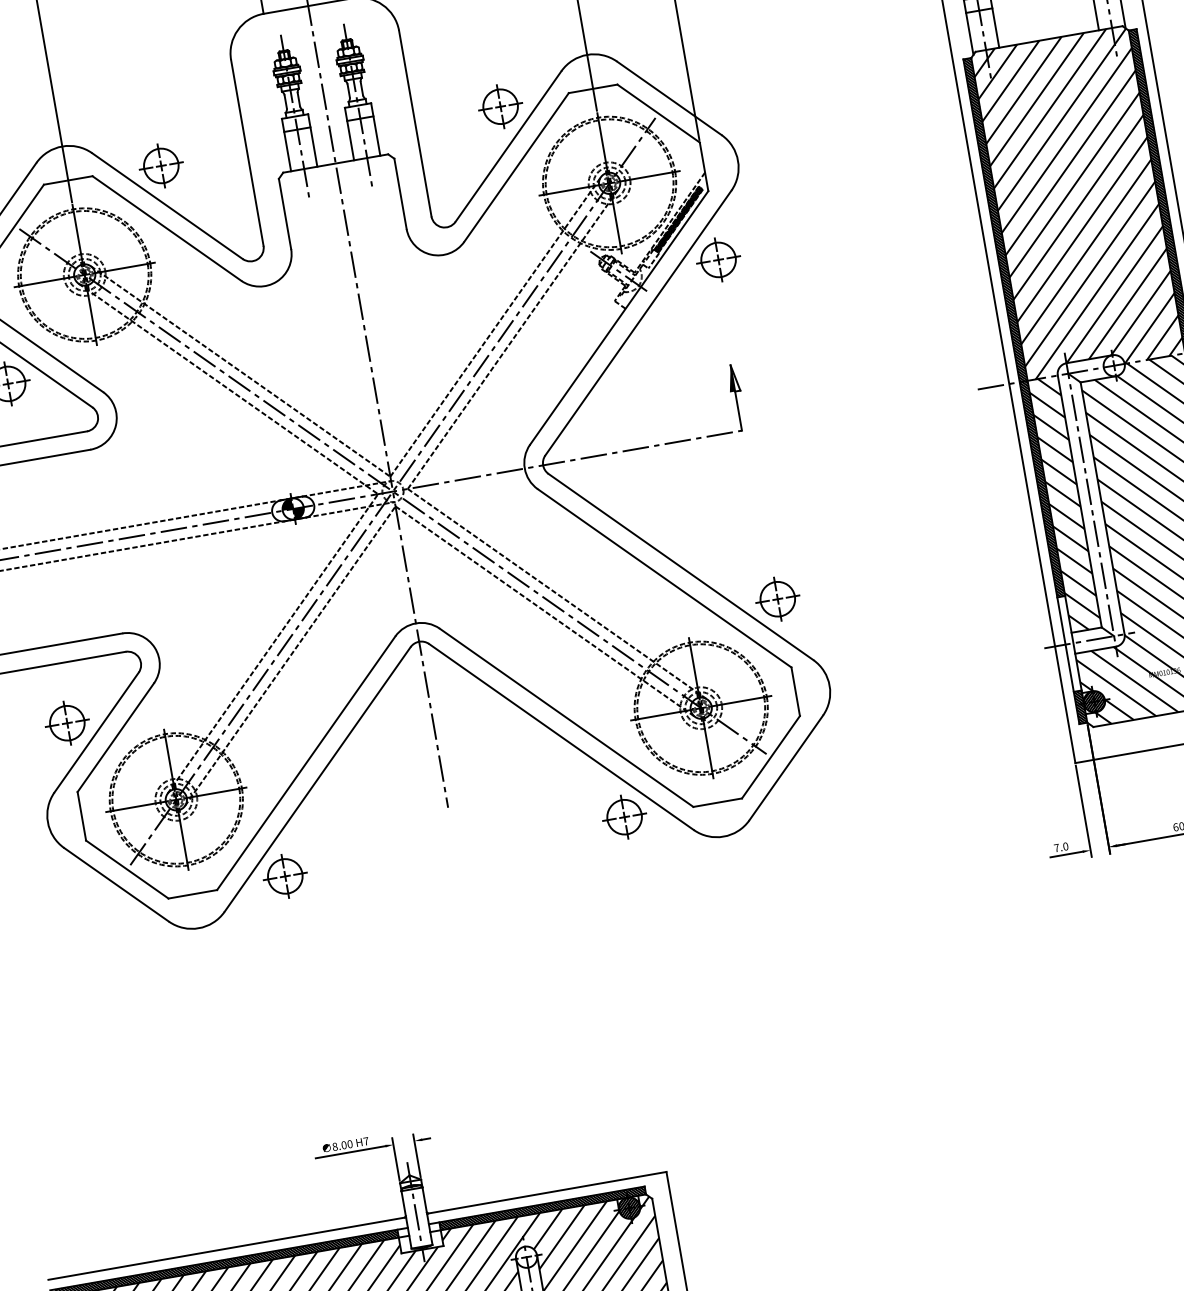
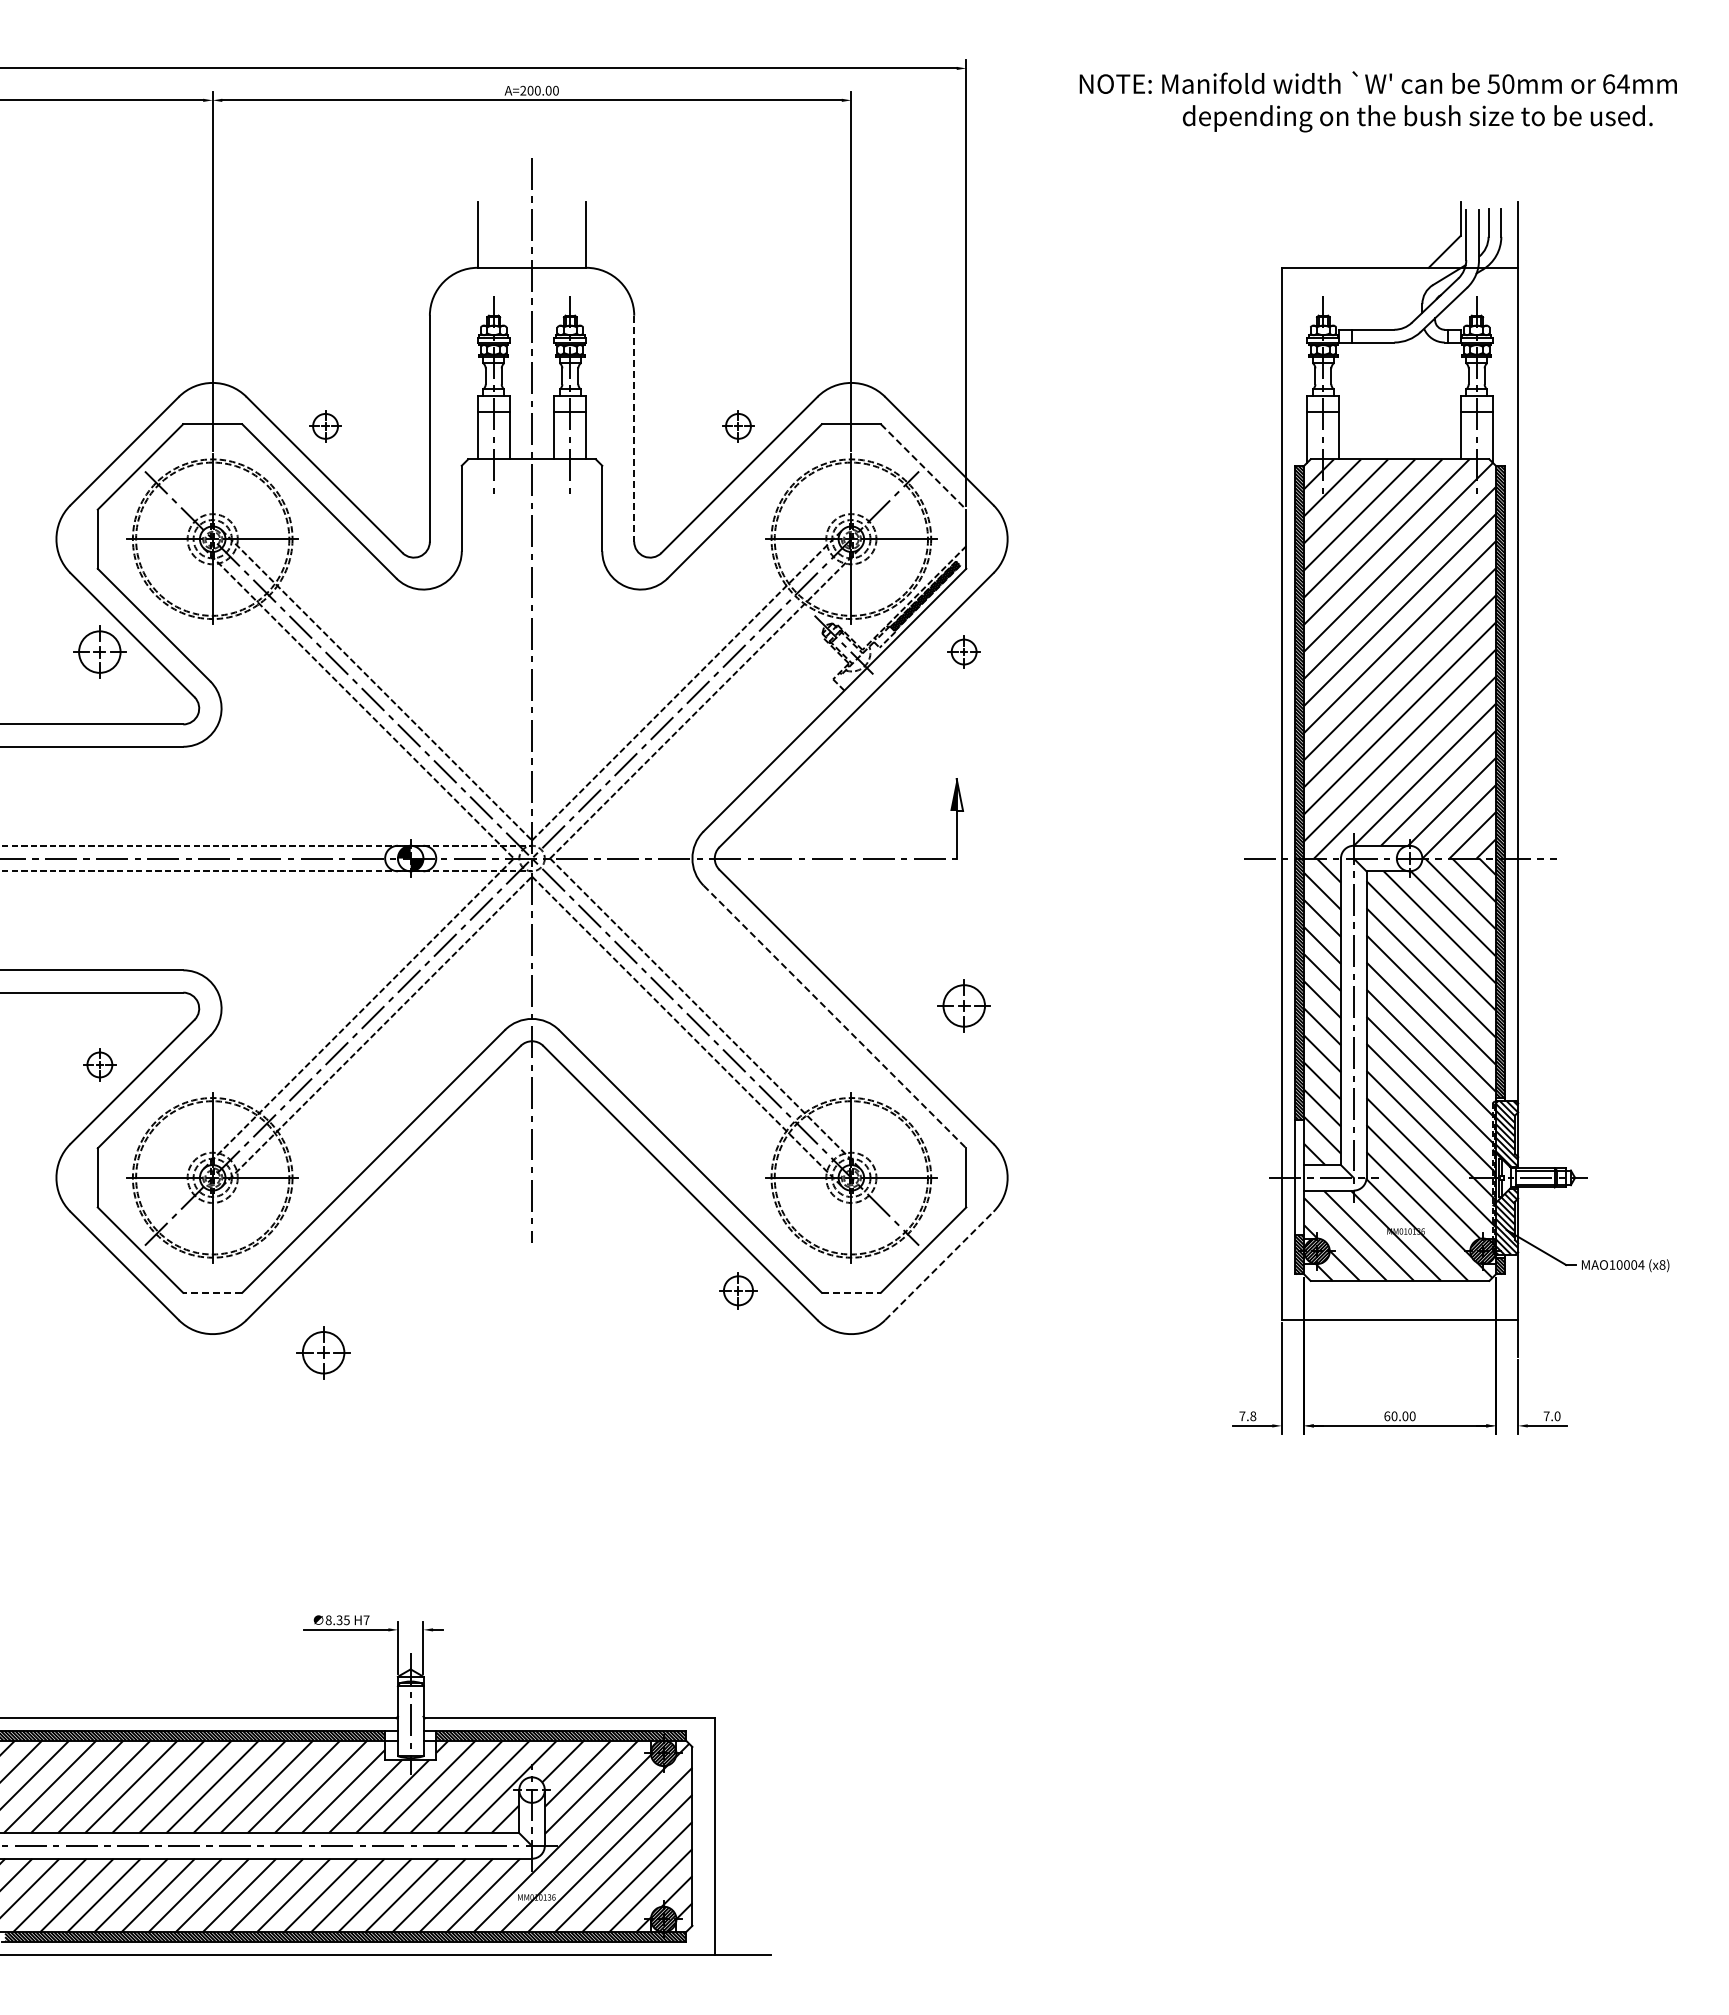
part: (500, 106) -> (738, 426), size x0.6
line: (658, 114) -> (923, 467), solid -> dashed
line: (415, 123) -> (634, 428), solid -> dashed
part: (161, 166) -> (325, 426), size x0.6
part: (717, 259) -> (963, 651), size x0.6
line: (664, 578) -> (834, 1016), solid -> dashed
part: (777, 598) -> (963, 1005), moved
part: (67, 722) -> (99, 1064), size x0.6
line: (786, 767) -> (939, 1265), solid -> dashed
line: (717, 802) -> (851, 1292), solid -> dashed
part: (624, 816) -> (738, 1290), size x0.7
text: (1065, 846) -> (1253, 1416), 7.0 -> 7.8
part: (285, 876) -> (323, 1352), moved
line: (192, 894) -> (212, 1292), solid -> dashed
text: (346, 1145) -> (342, 1620), 8.00 -> 8.35

